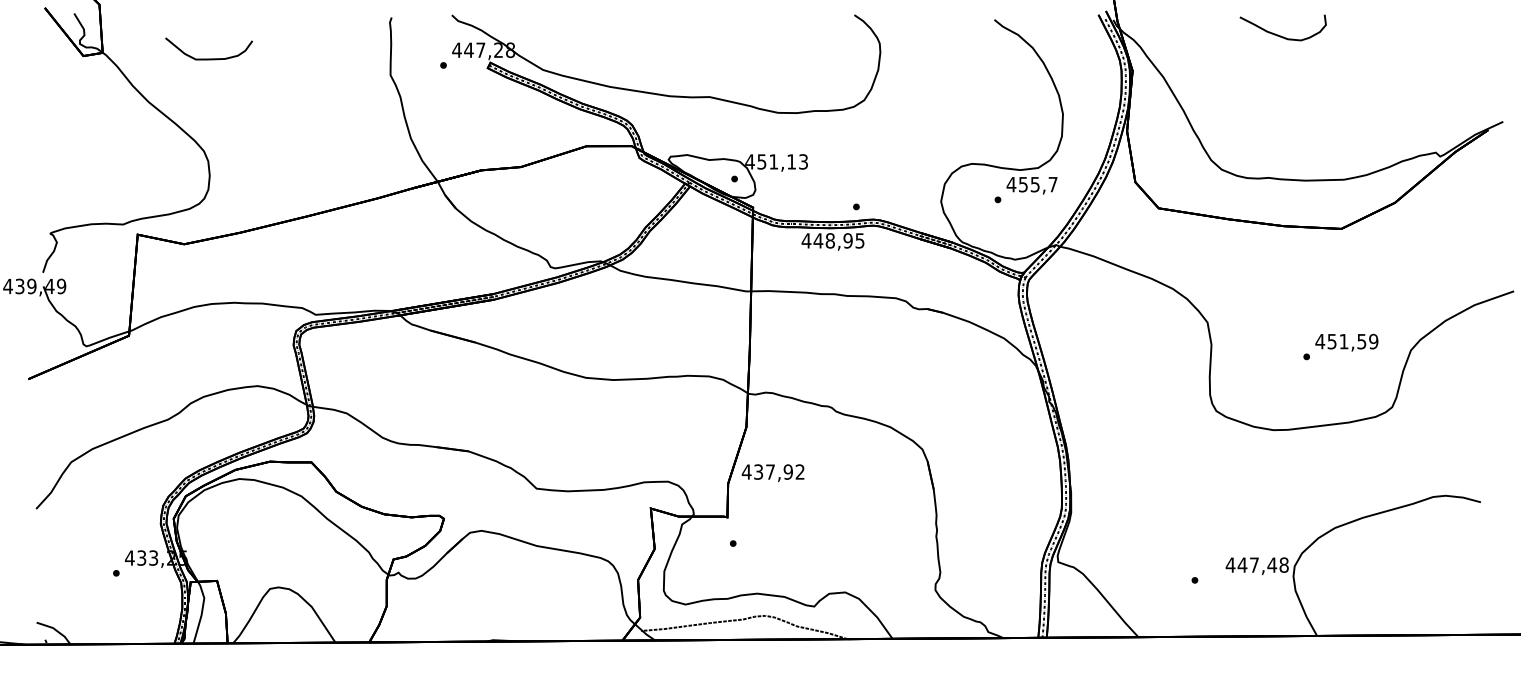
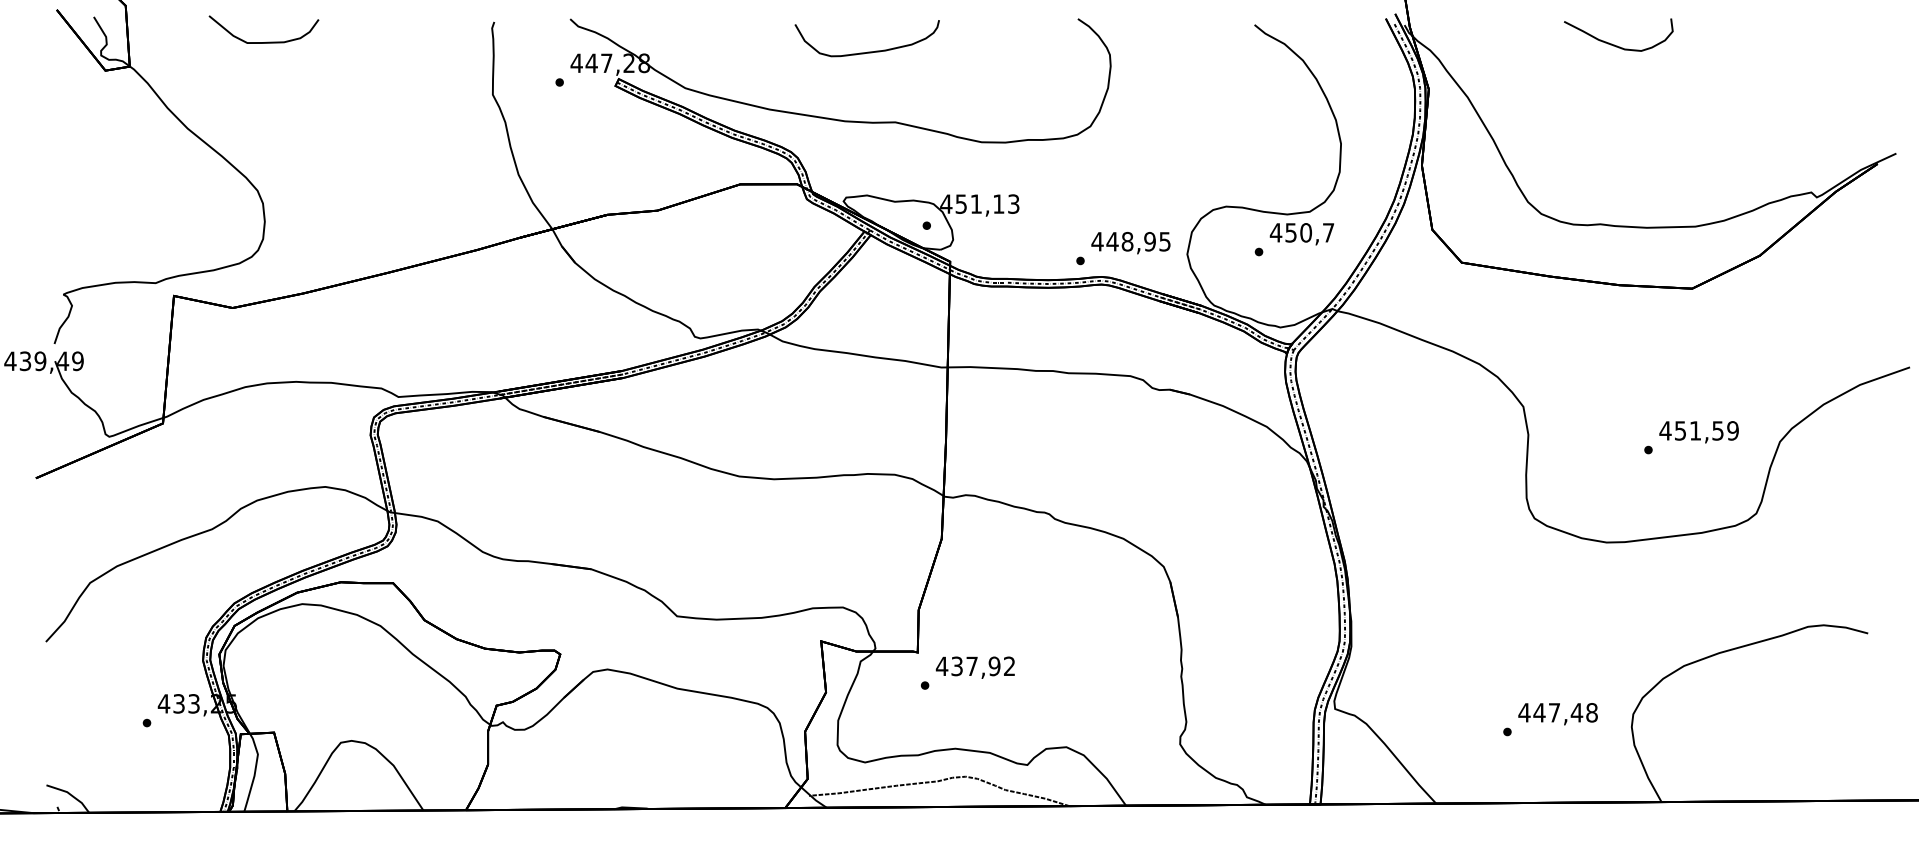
curve: (687, 40) -> (867, 51), added
curve: (211, 58) -> (266, 41), moved
text: (1034, 184) -> (1305, 232), 455,7 -> 450,7
text: (832, 242) -> (1130, 243), moved
text: (772, 472) -> (974, 667), moved
text: (1256, 566) -> (1557, 714), moved

